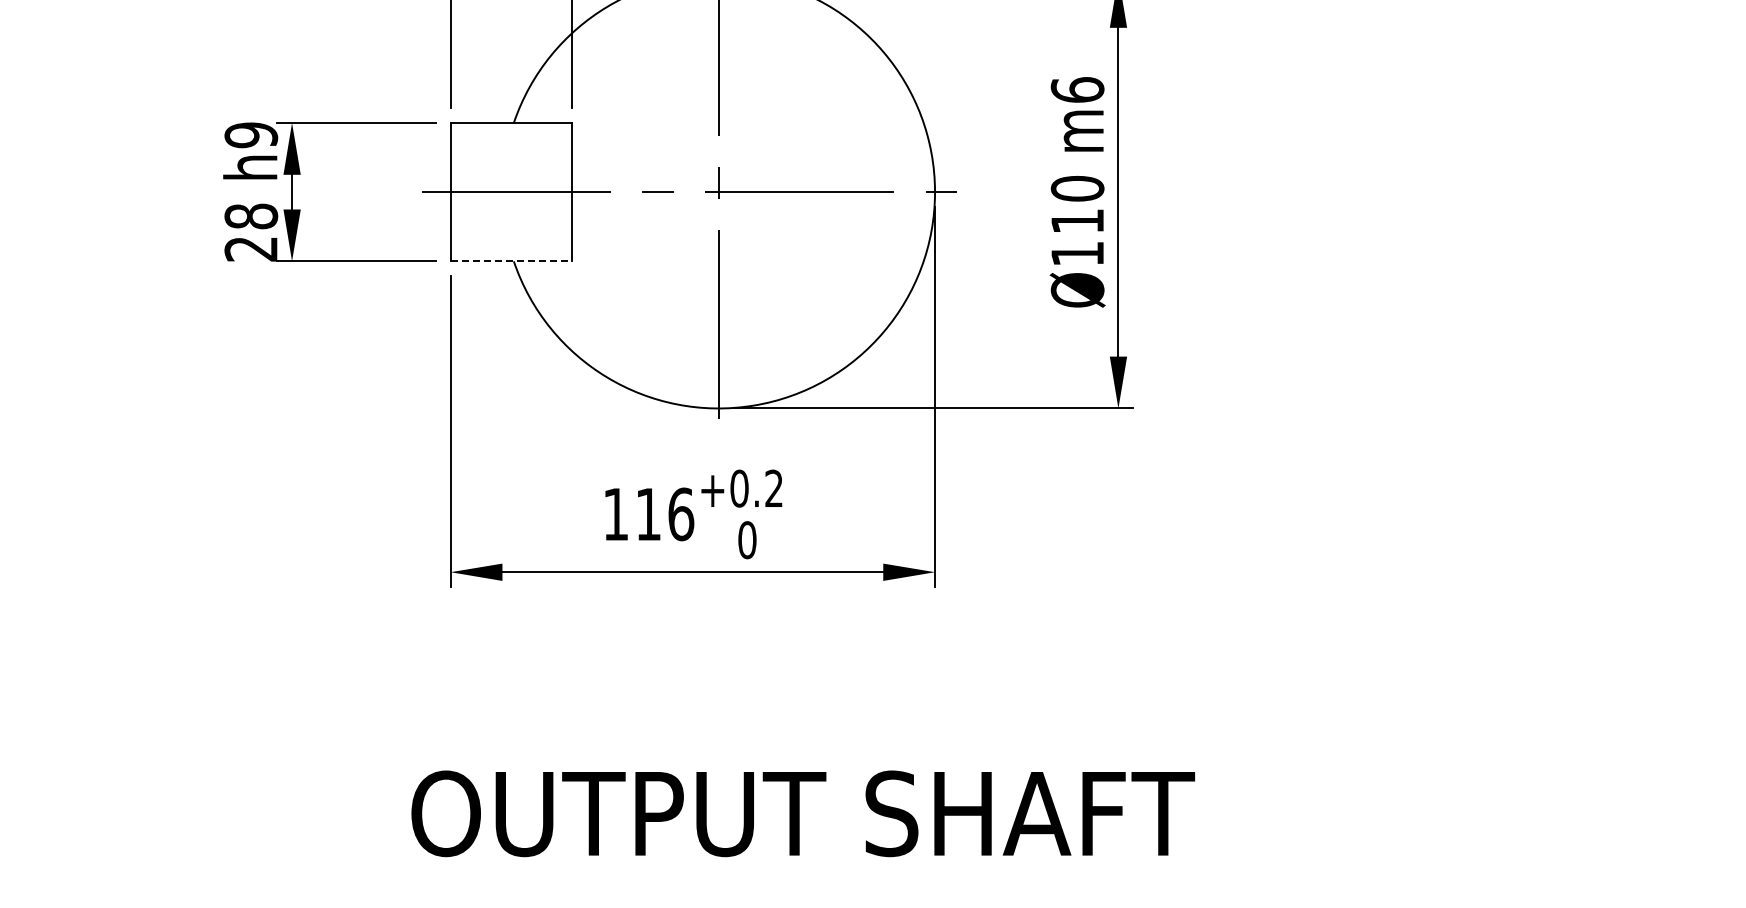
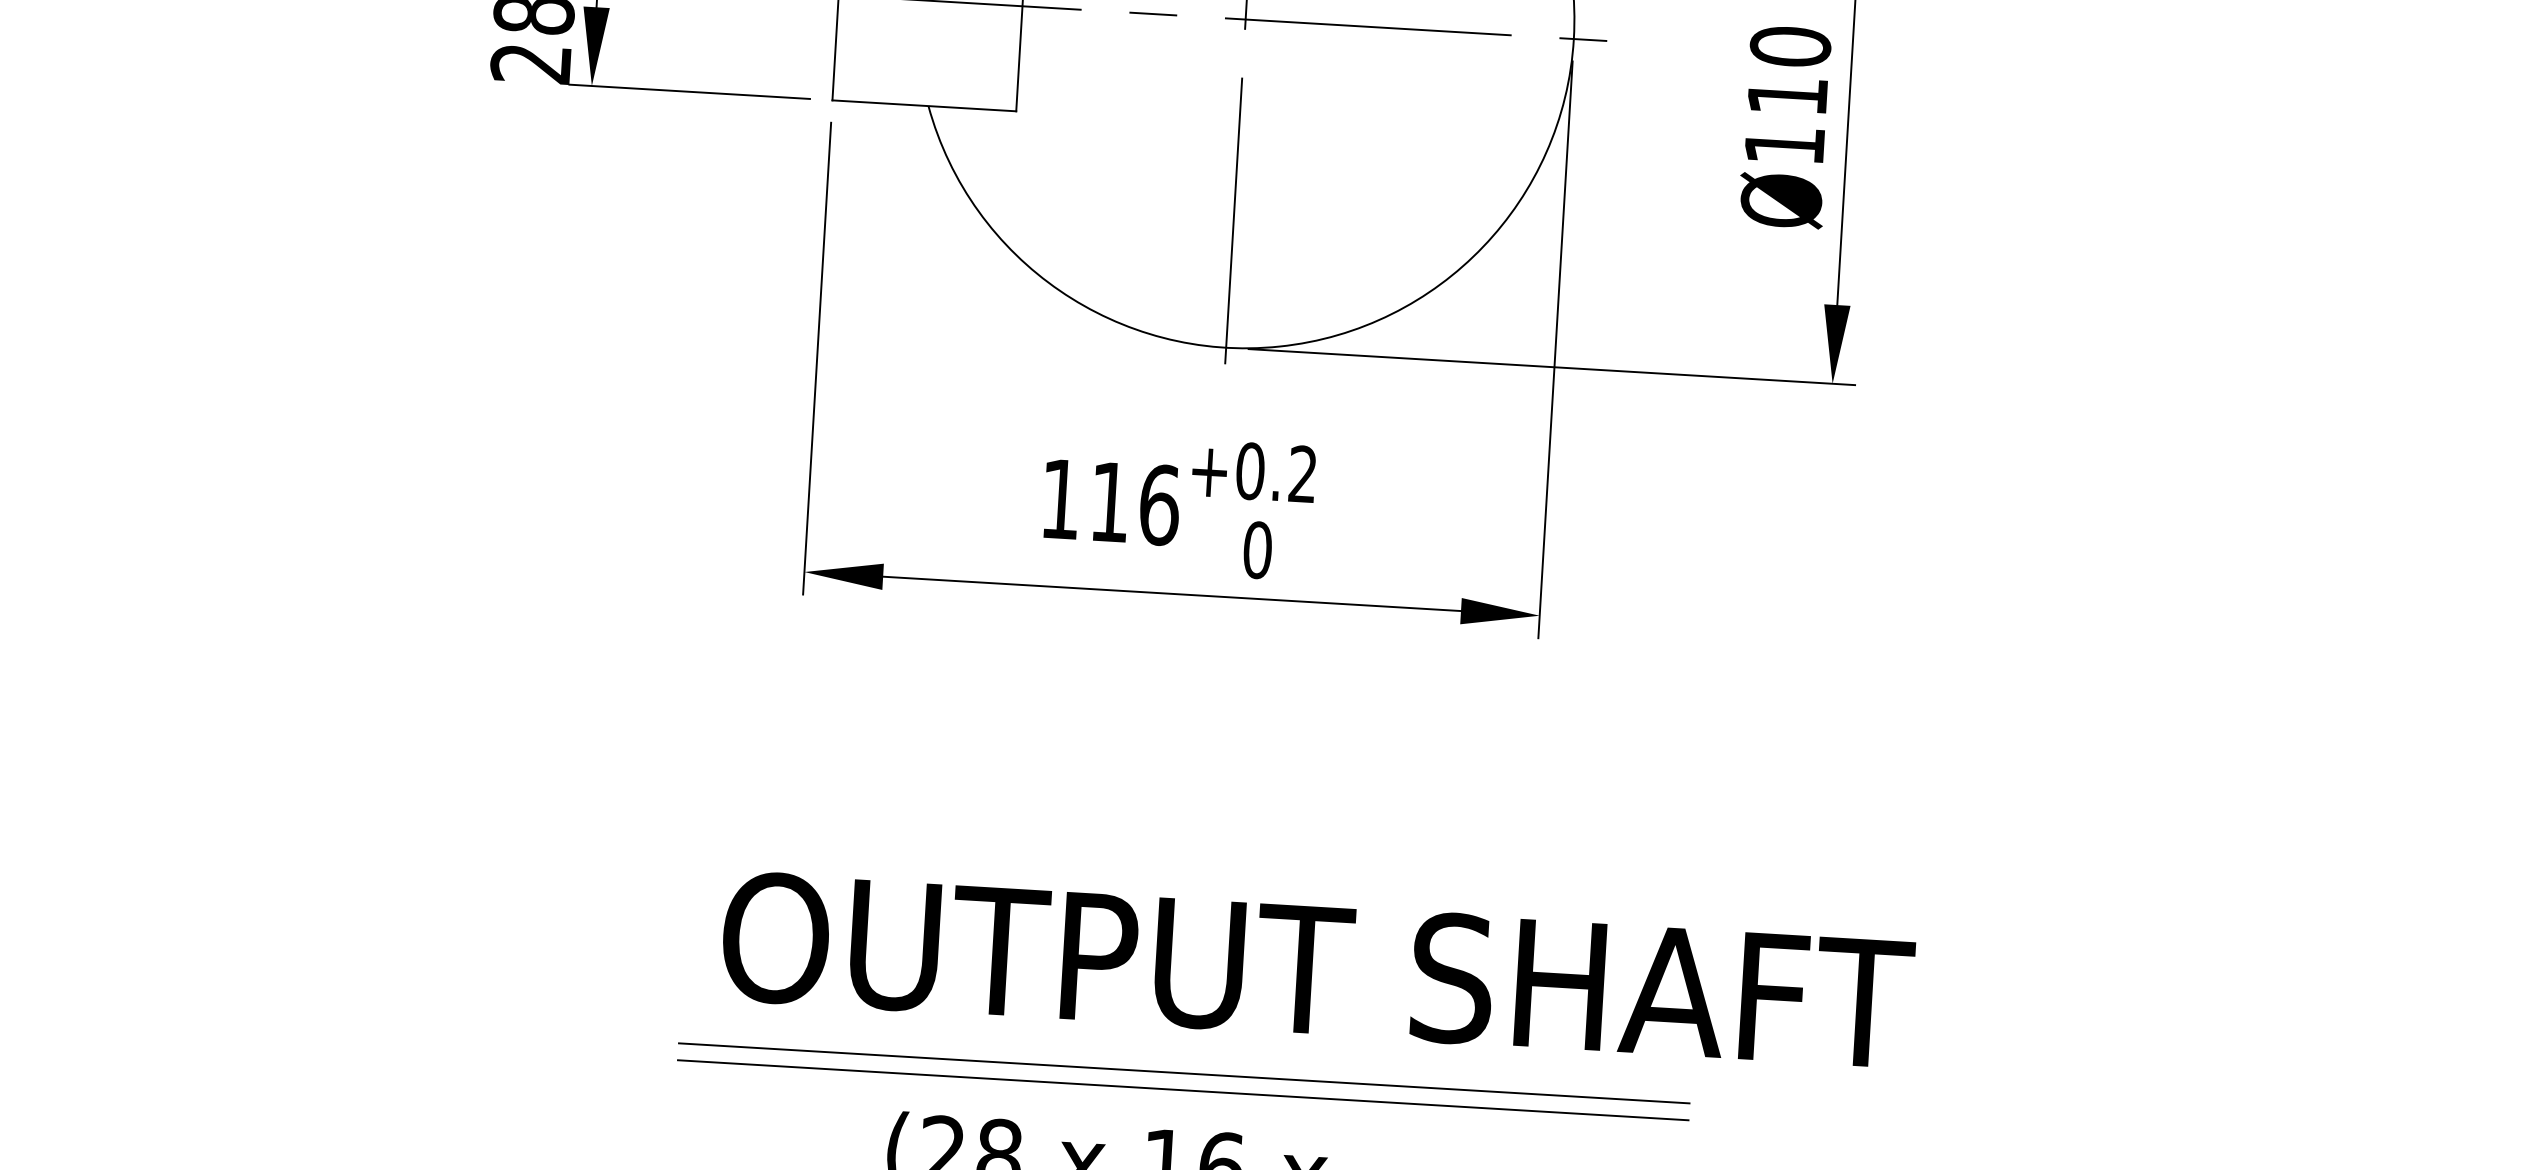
line: (511, 261) -> (924, 106), dashed -> solid
line: (719, 886) -> (1184, 1073), added
line: (719, 897) -> (1183, 1089), added

